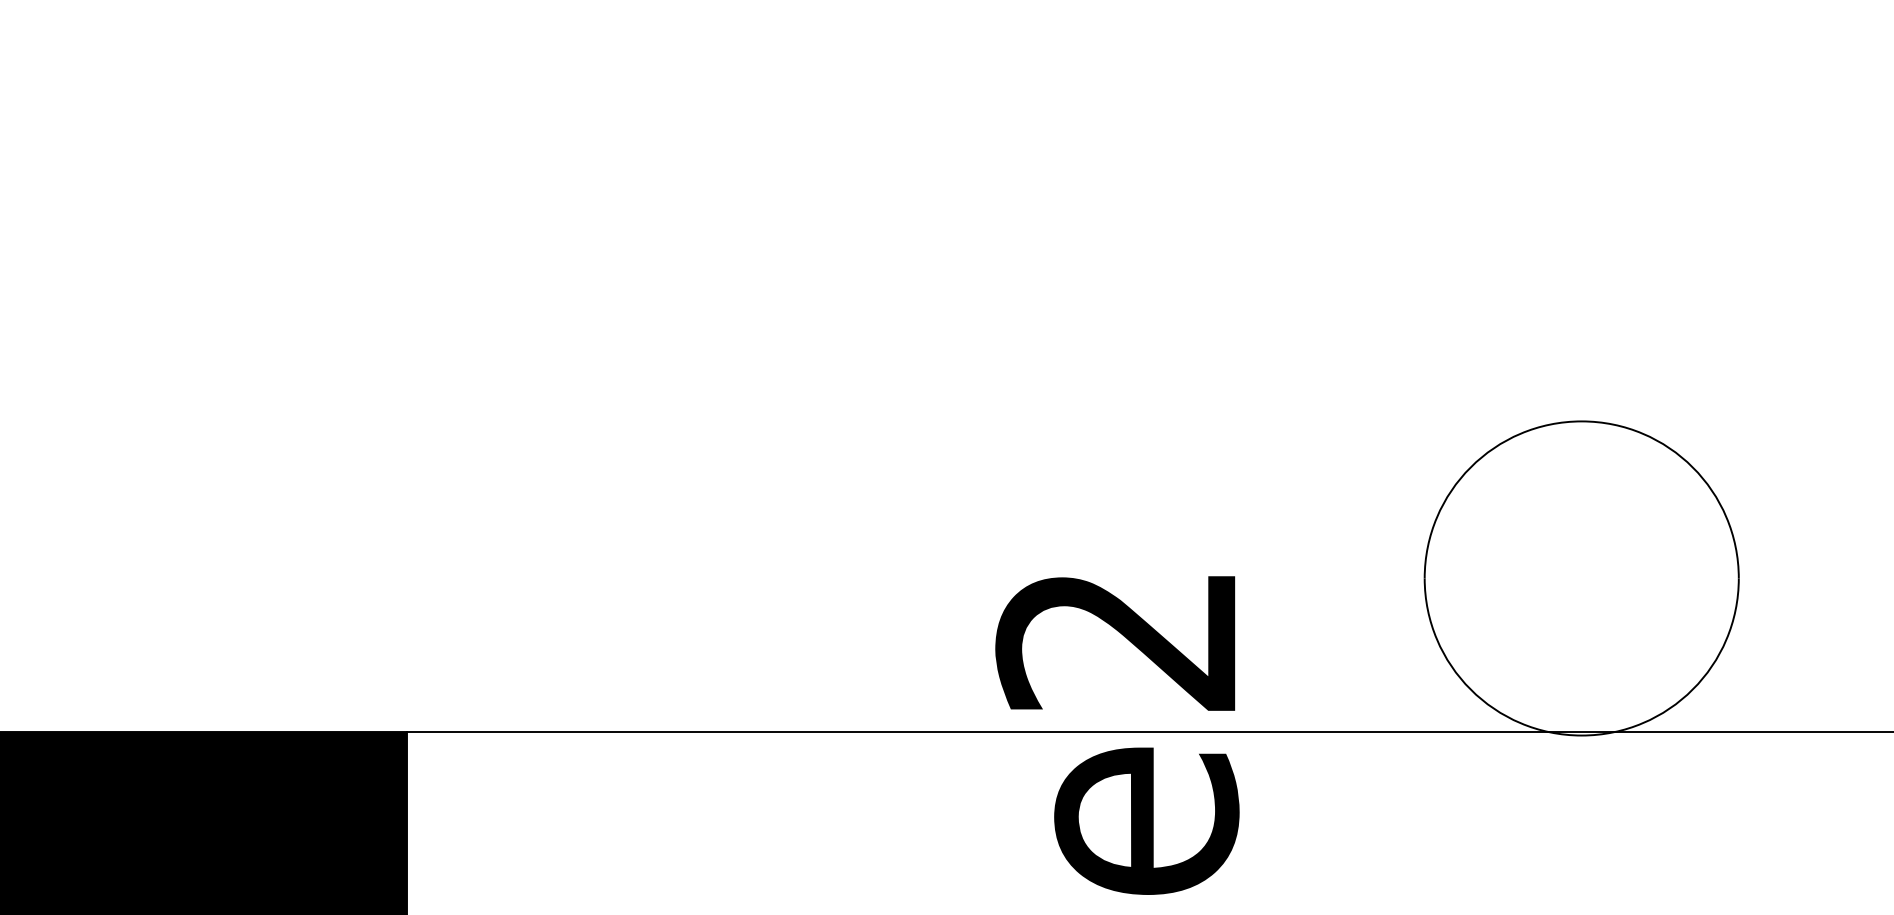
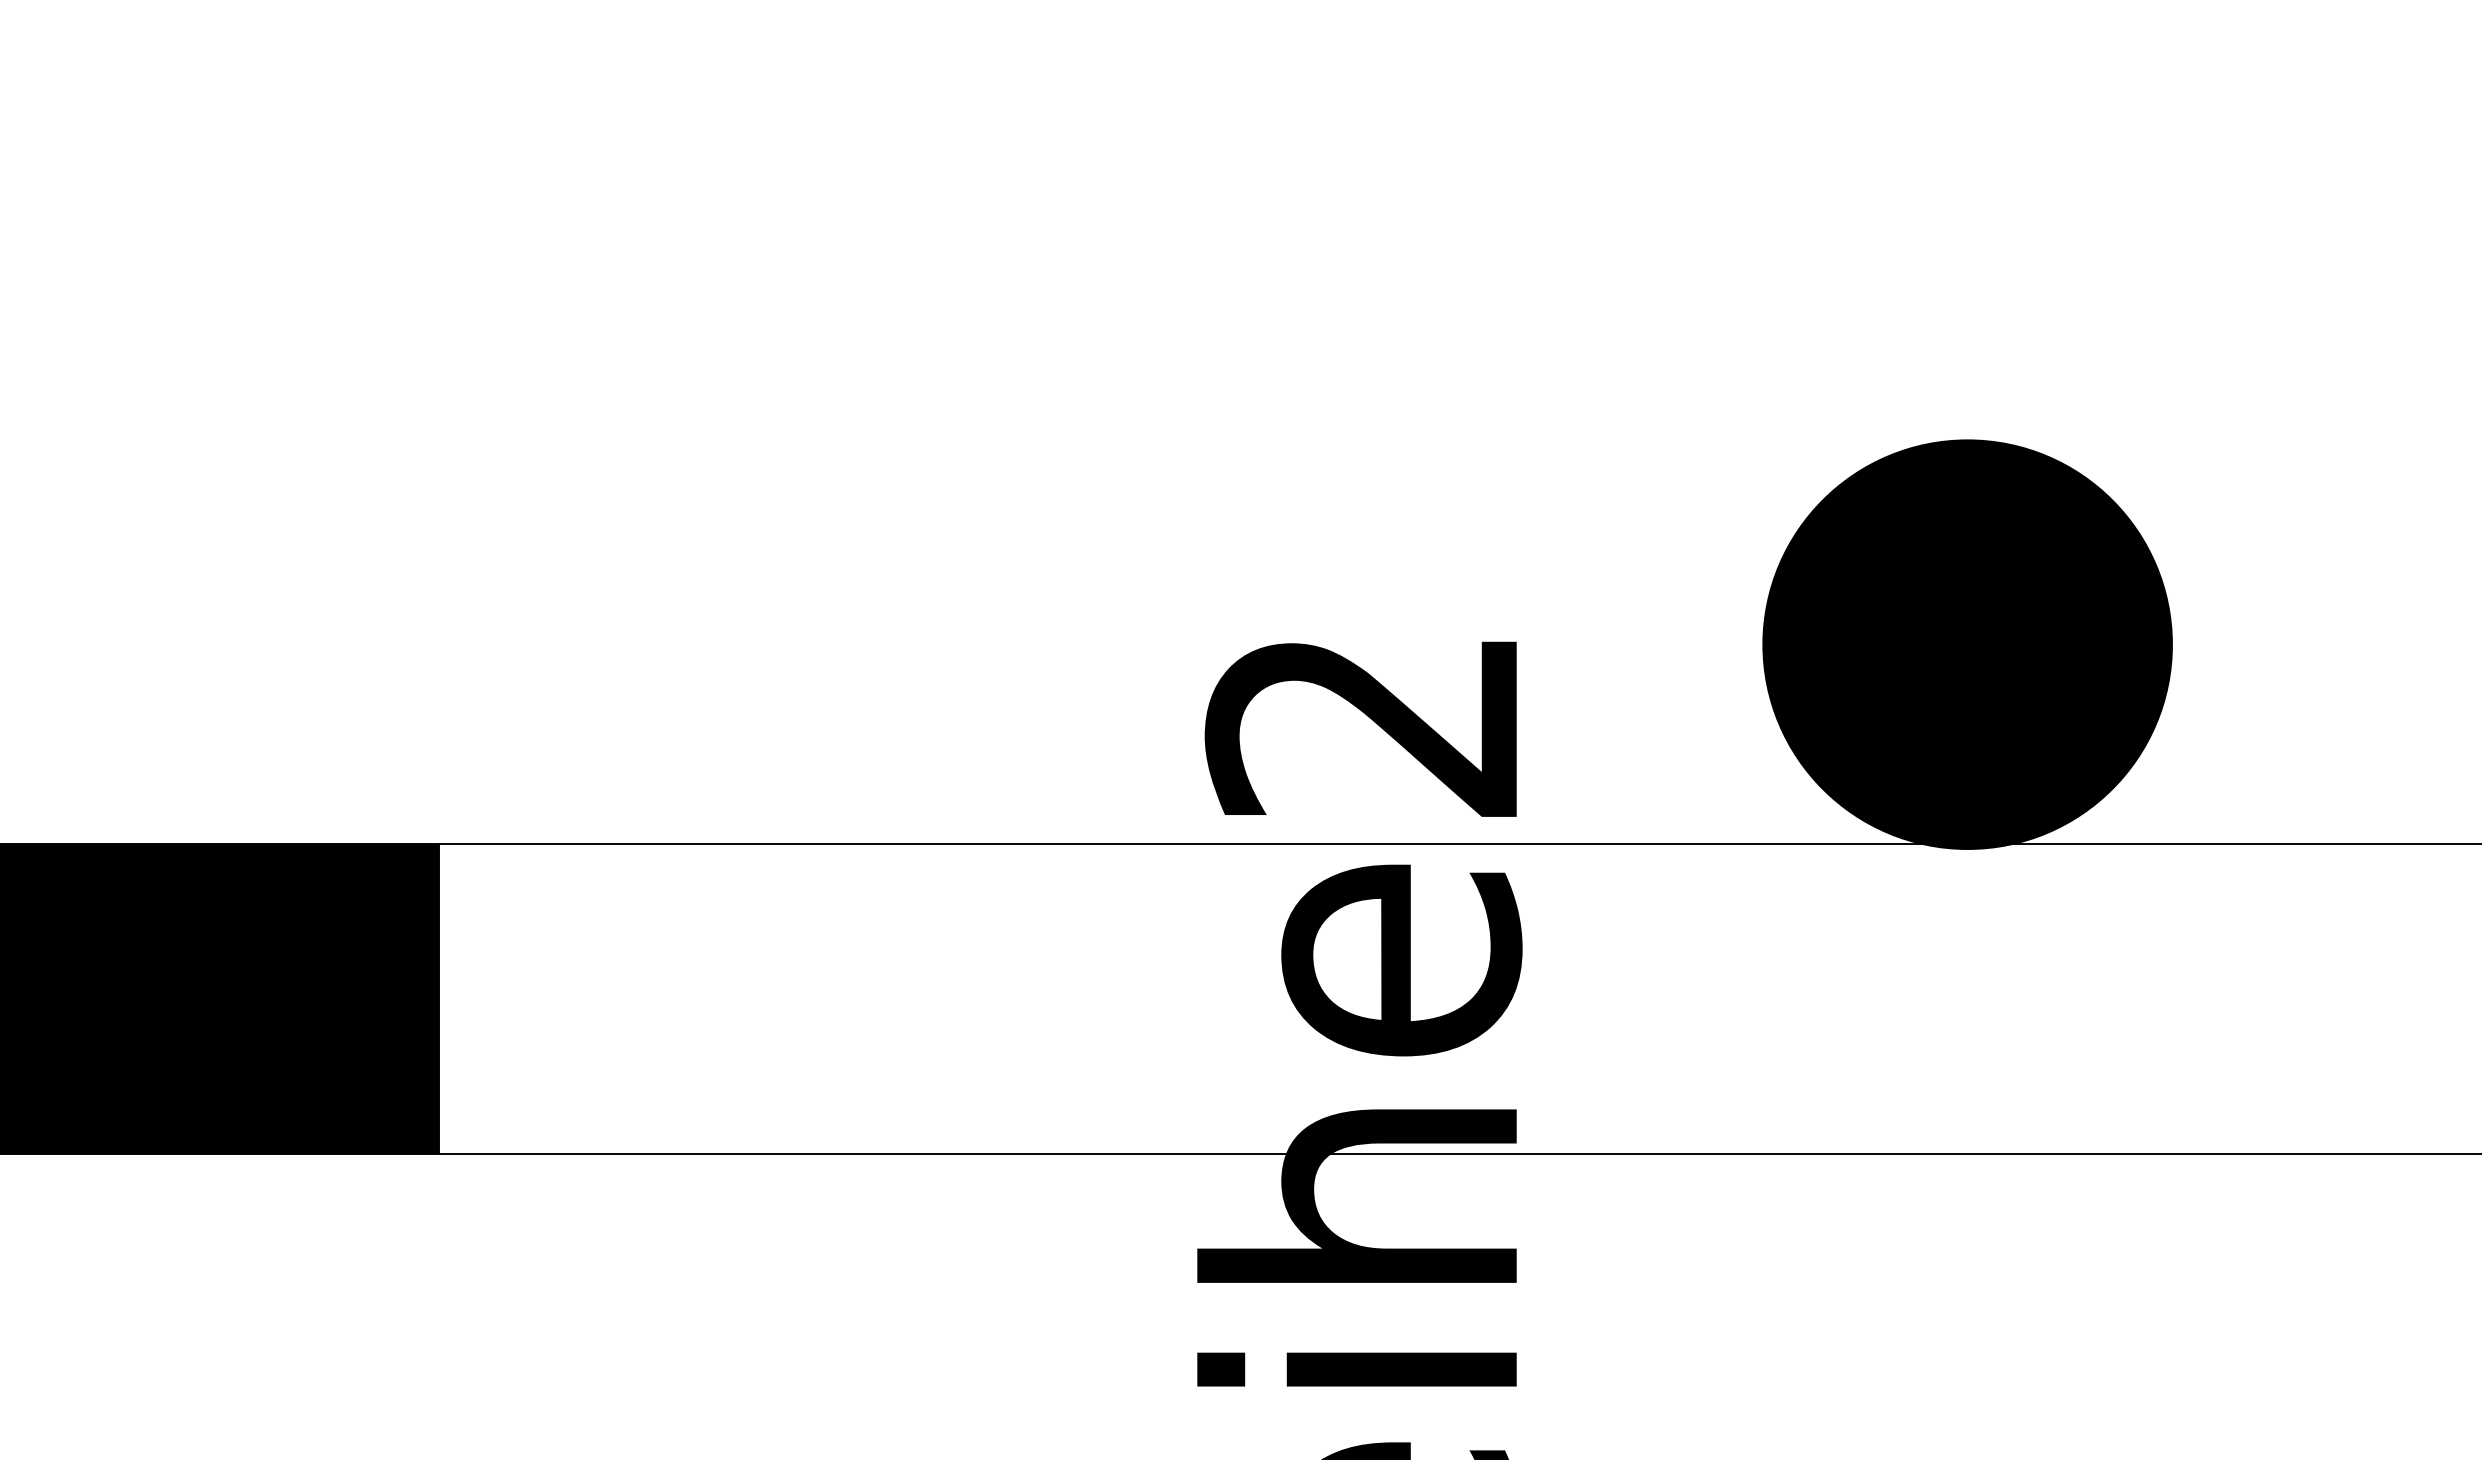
fill: (1581, 578) -> (1967, 644), added

